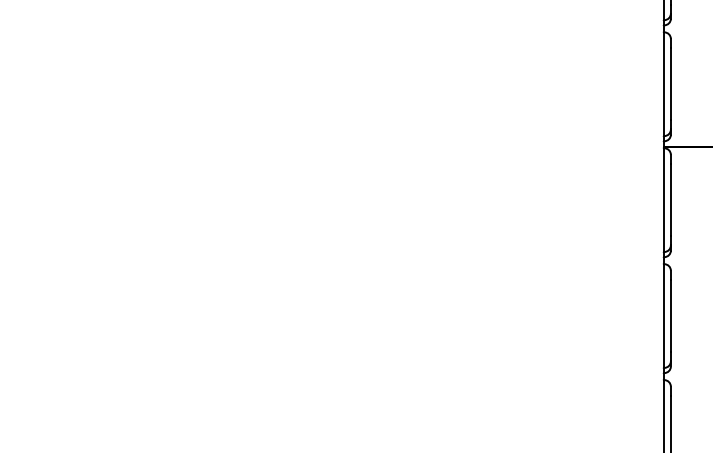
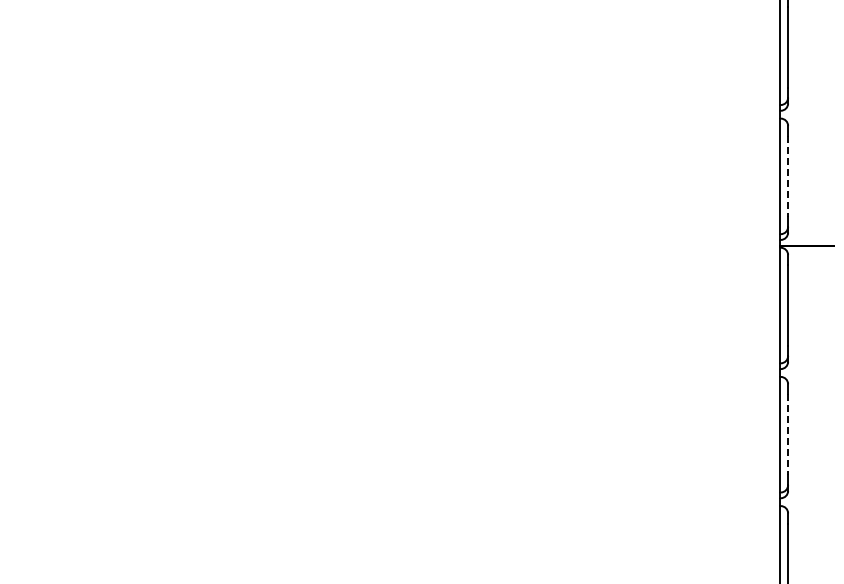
line: (671, 84) -> (788, 176), solid -> dashed
line: (671, 316) -> (788, 435), solid -> dashed

